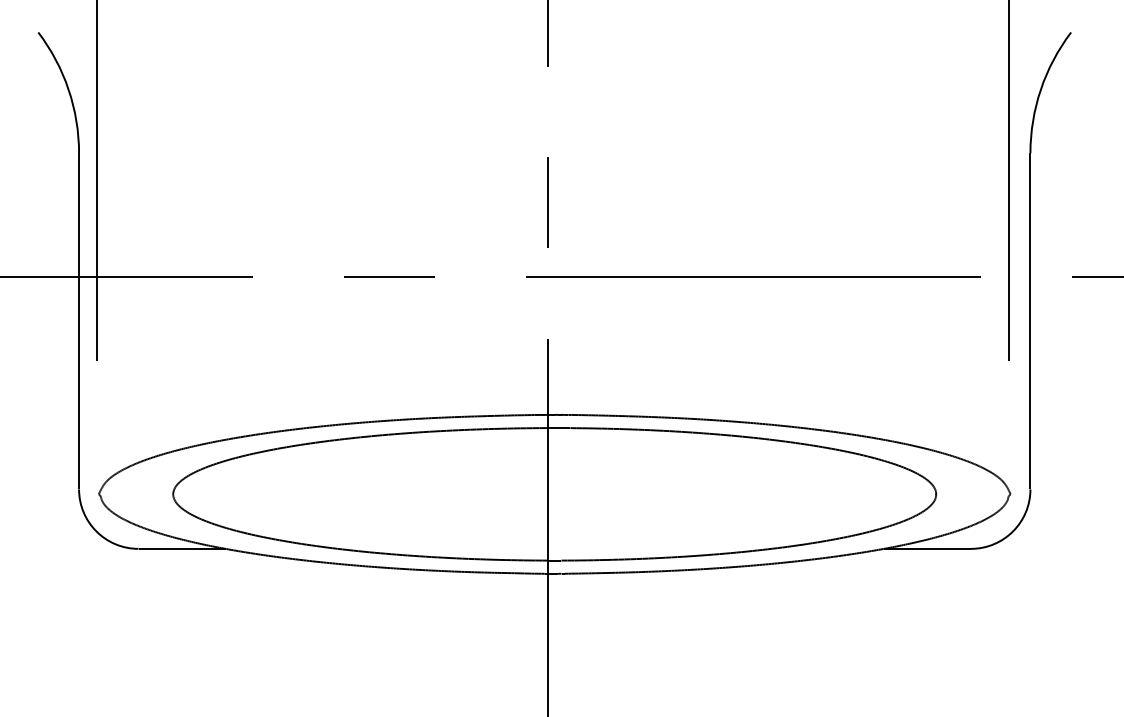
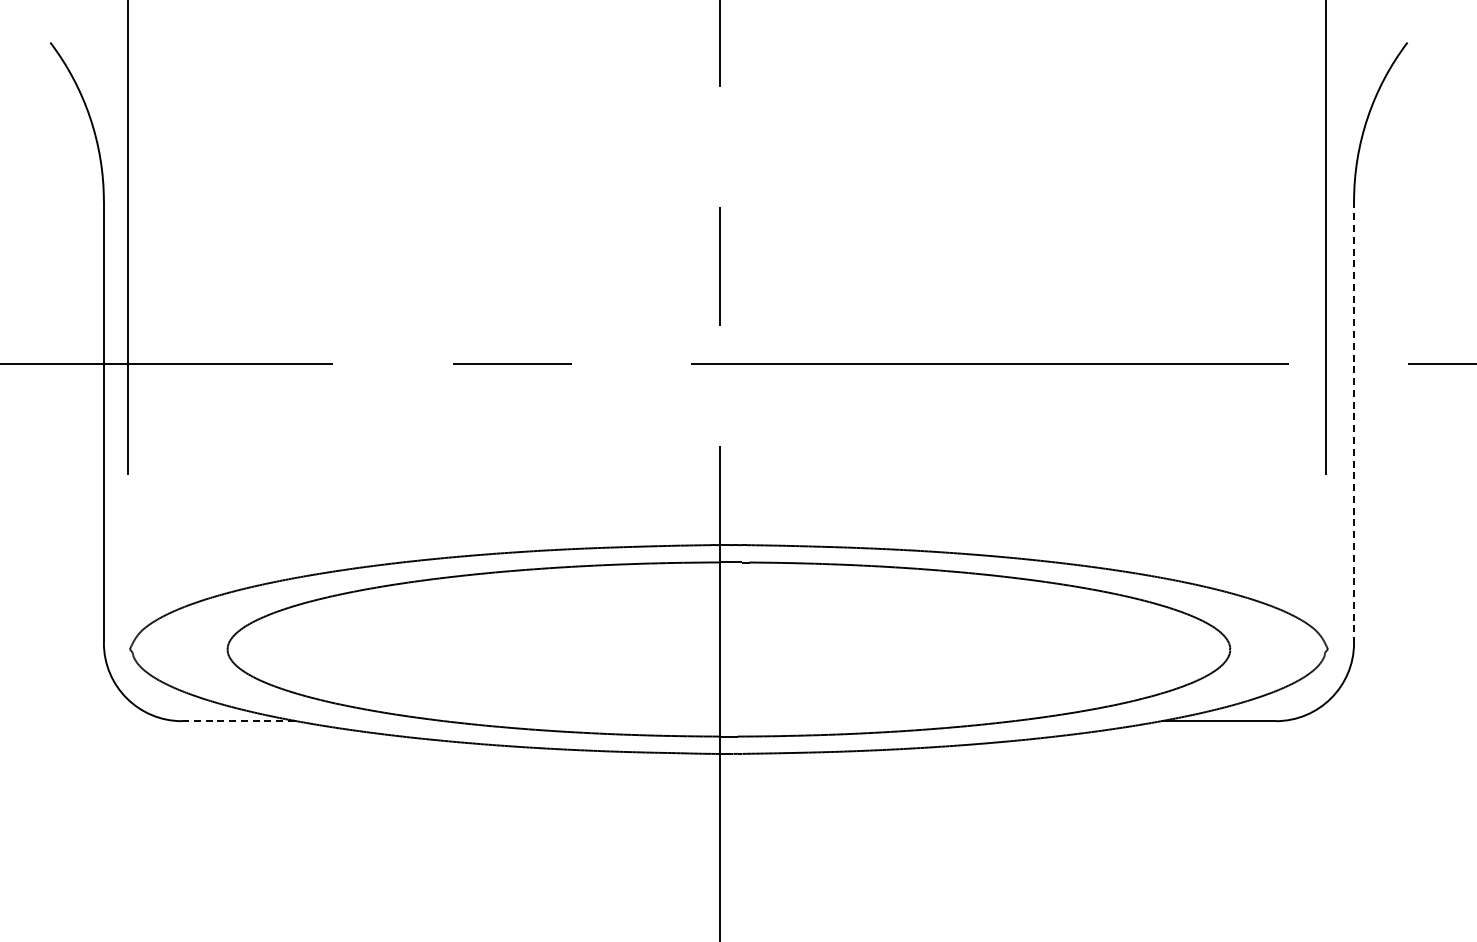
line: (1030, 321) -> (1354, 422), solid -> dashed
line: (182, 549) -> (239, 721), solid -> dashed

